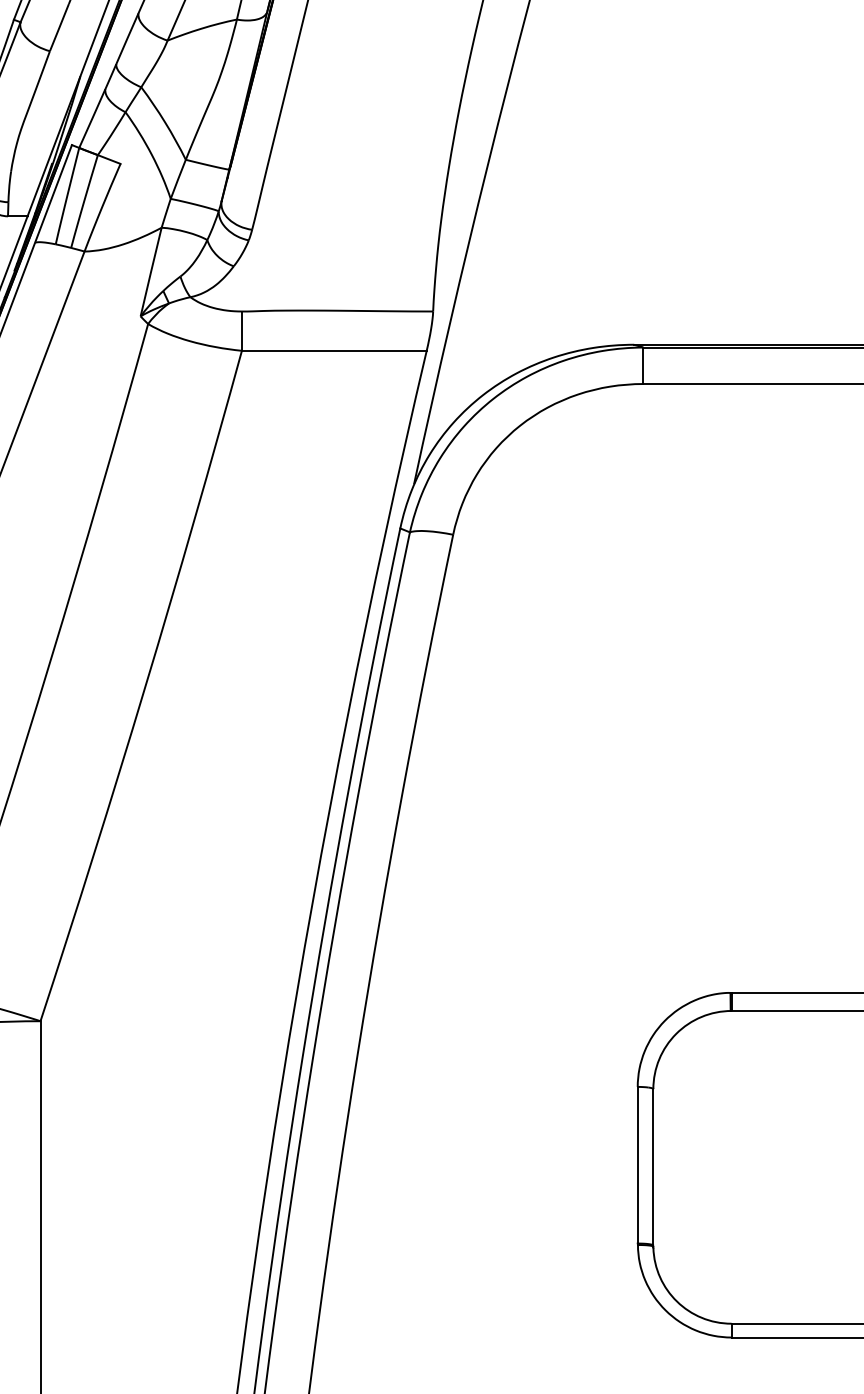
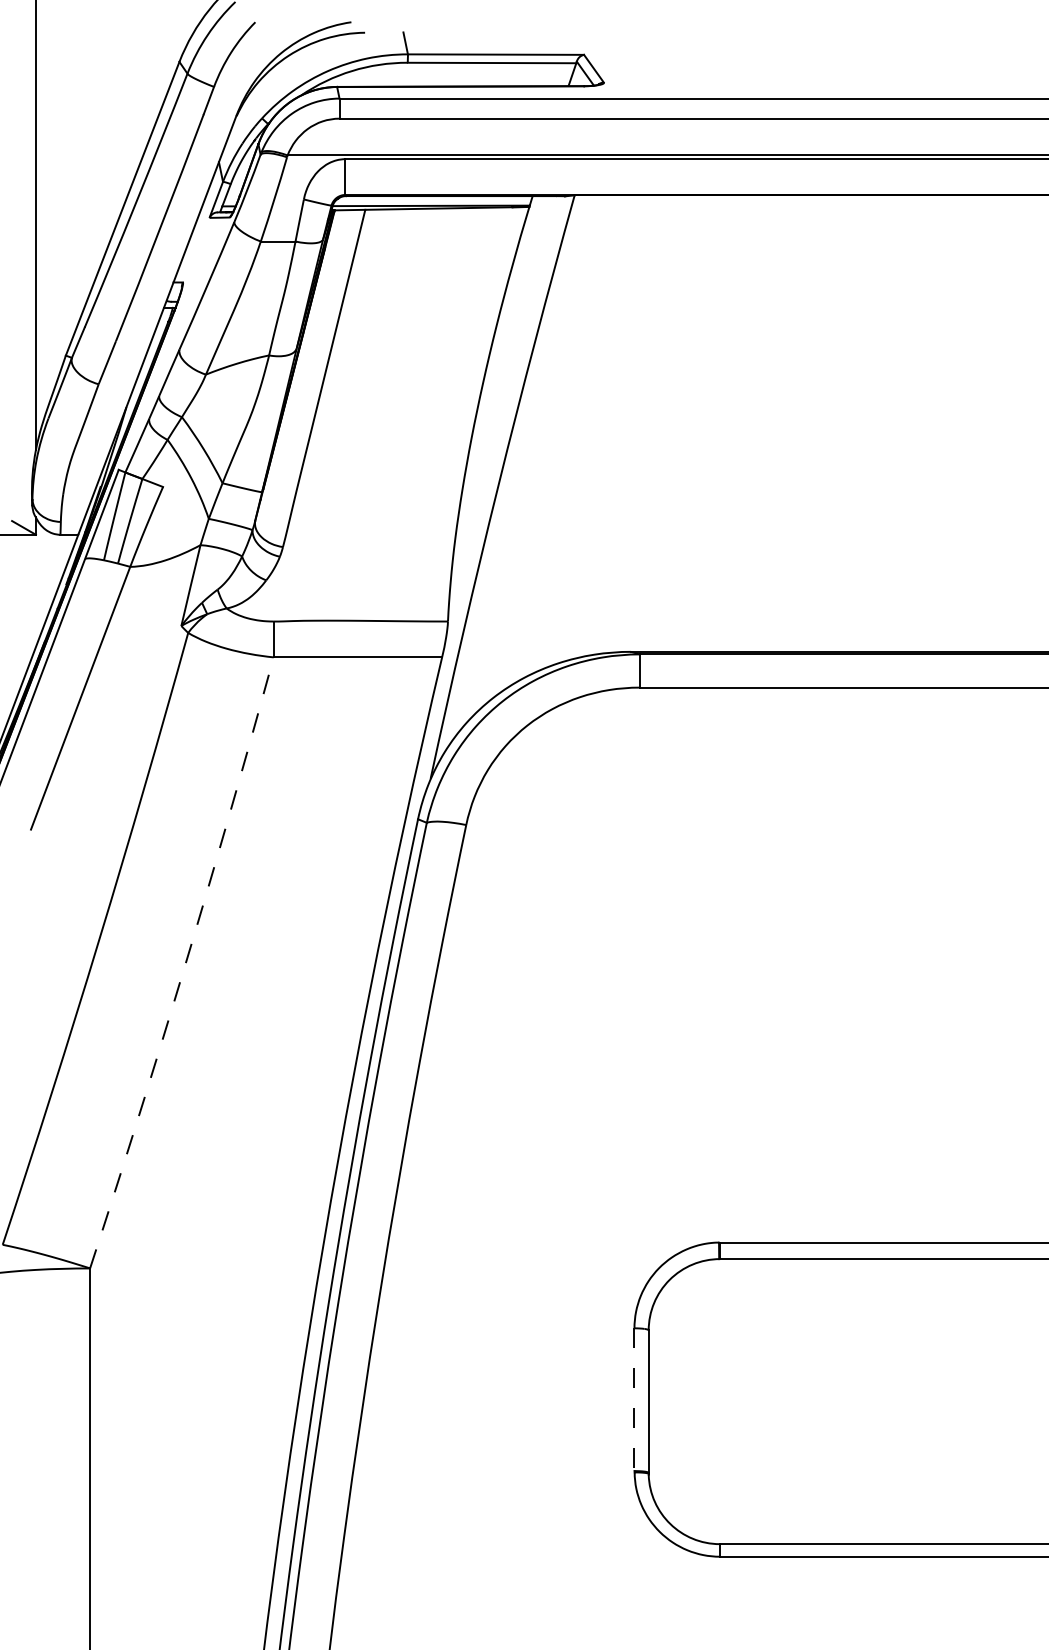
arc: (145, 687) -> (185, 964), solid -> dashed
line: (637, 1166) -> (634, 1400), solid -> dashed

